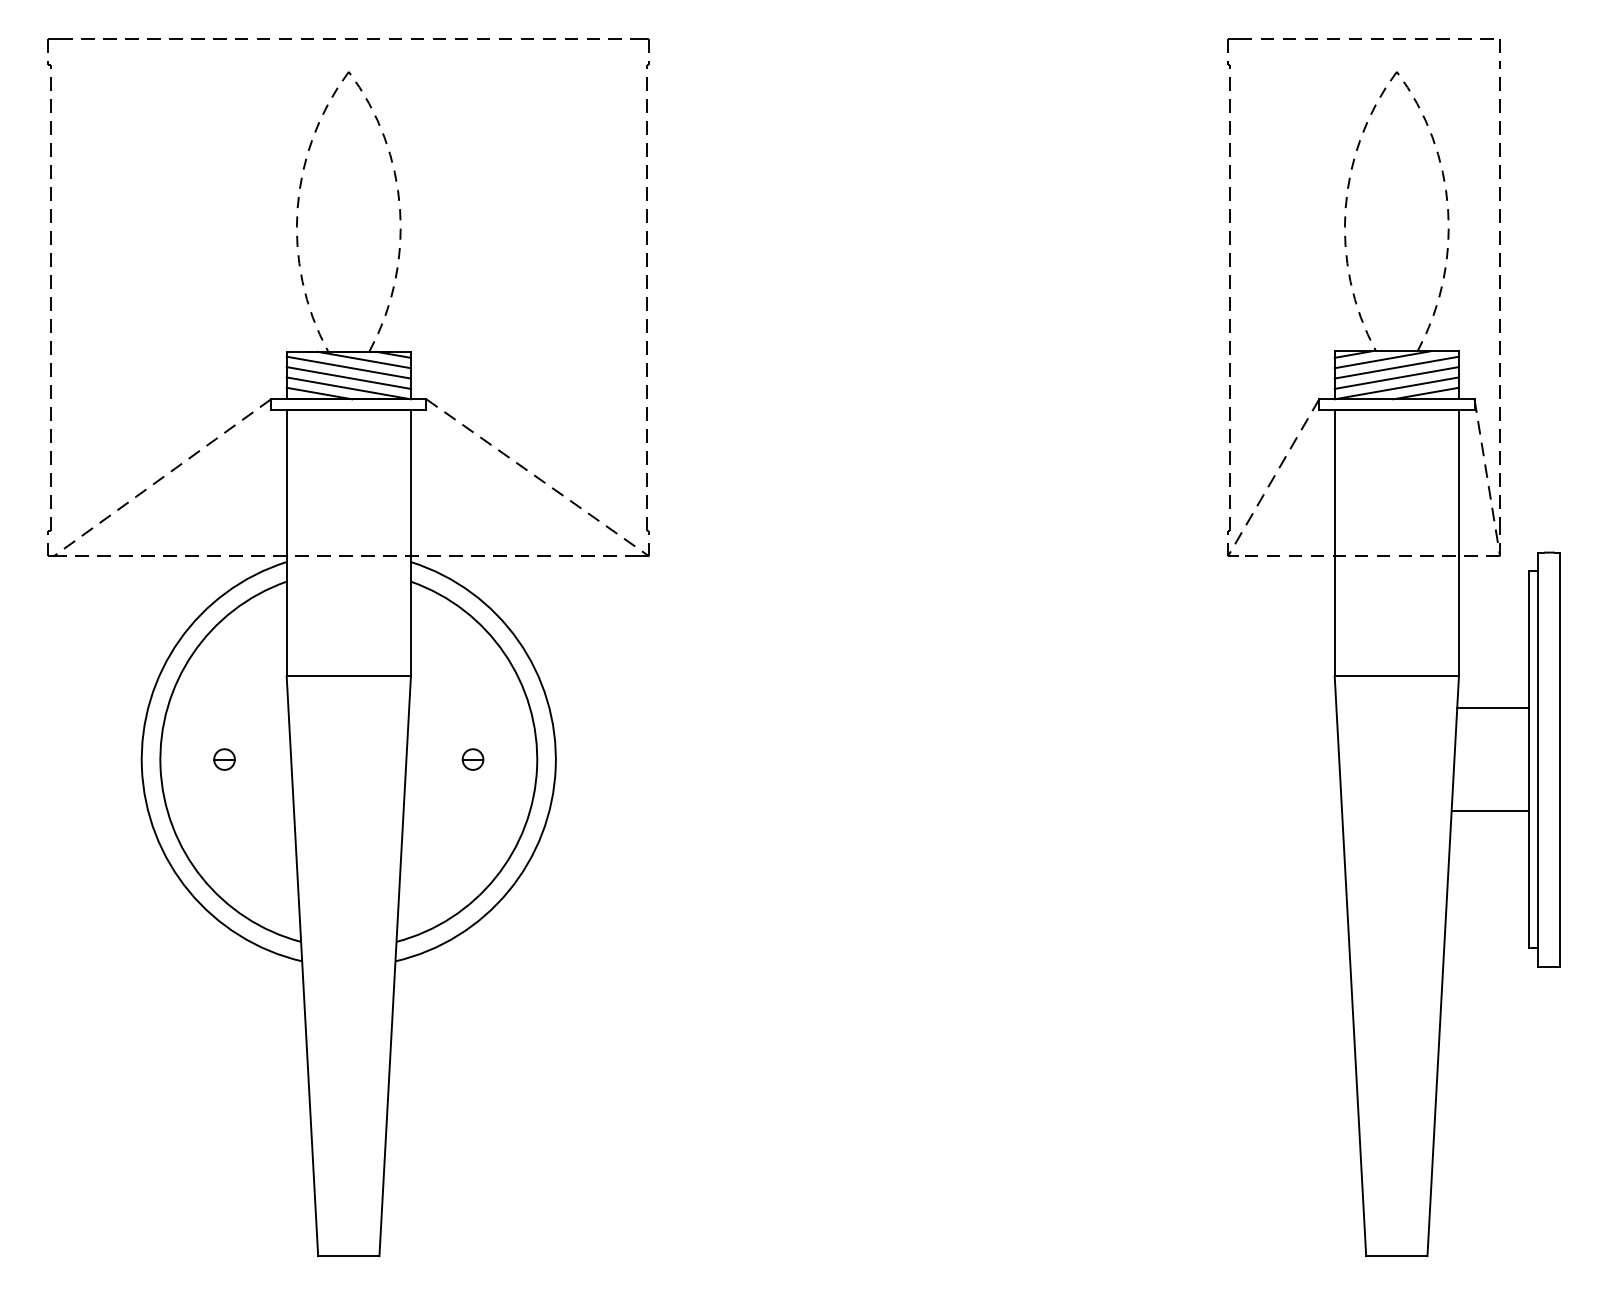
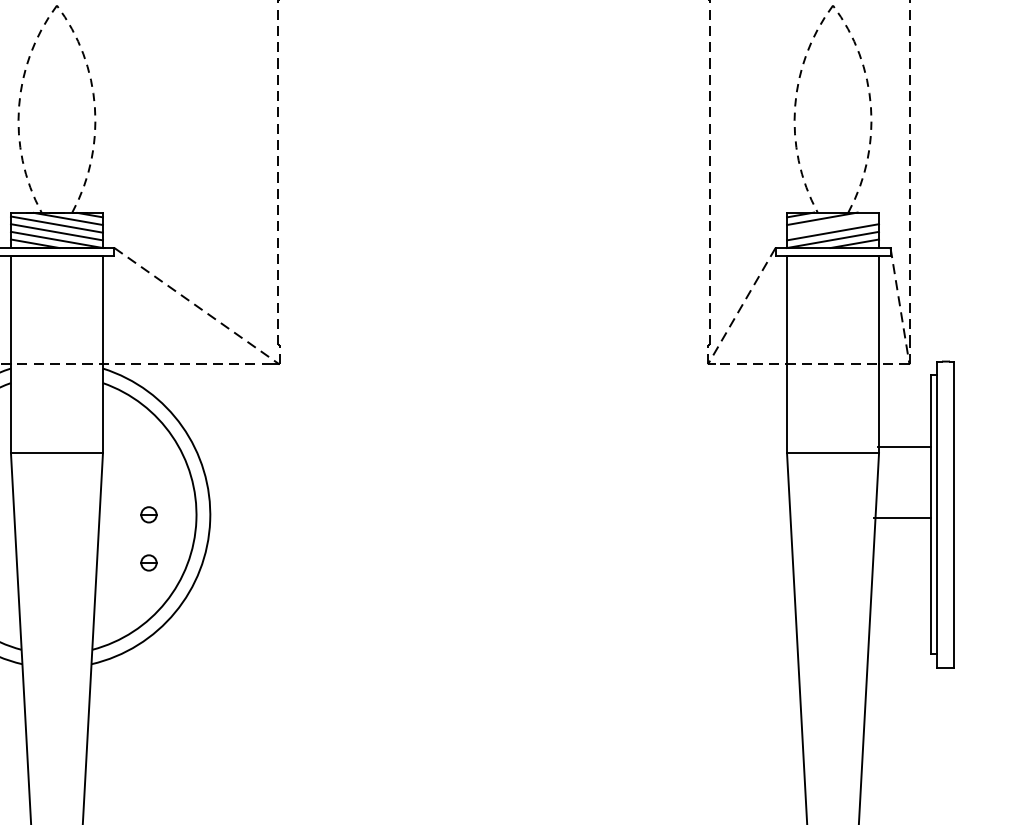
line: (1396, 367) -> (832, 224), removed
line: (1493, 708) -> (904, 447), moved
line: (1490, 810) -> (902, 517), moved
part: (472, 824) -> (148, 562), added

